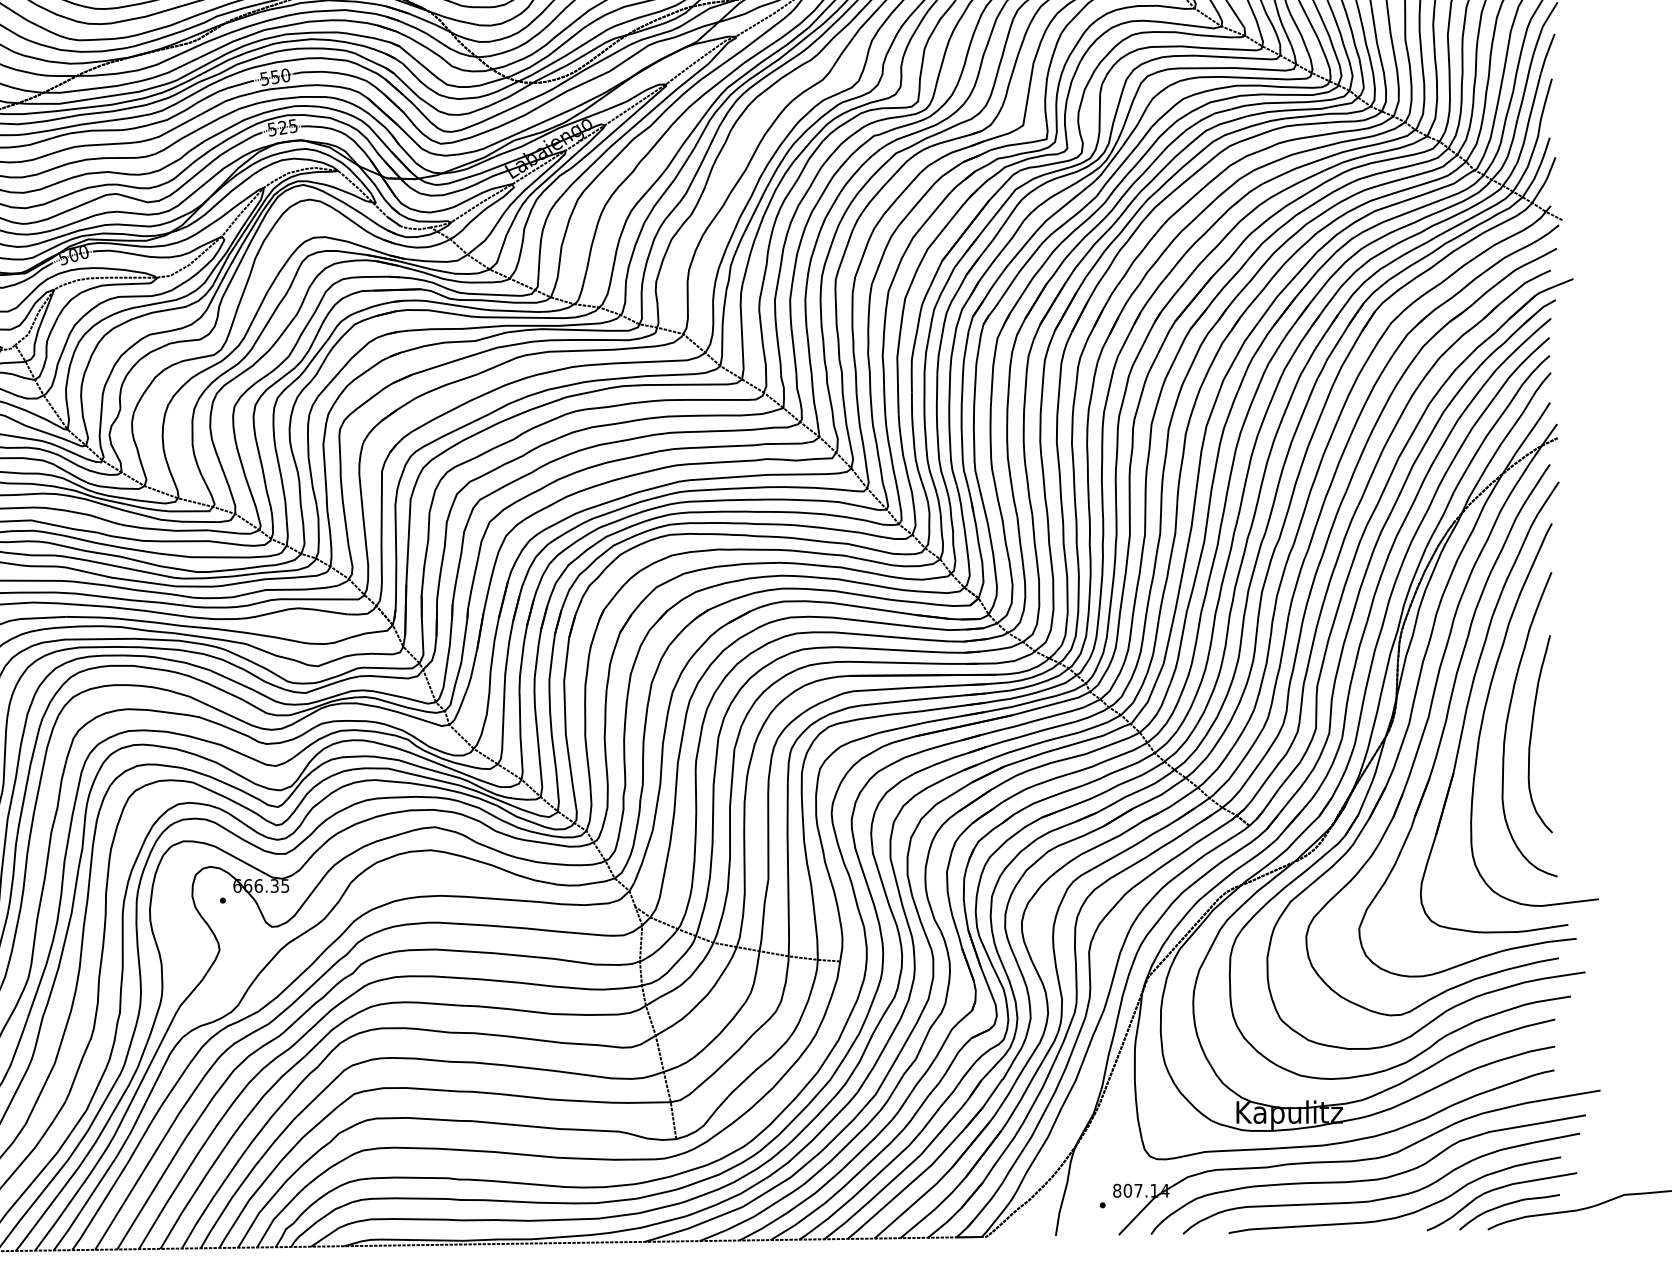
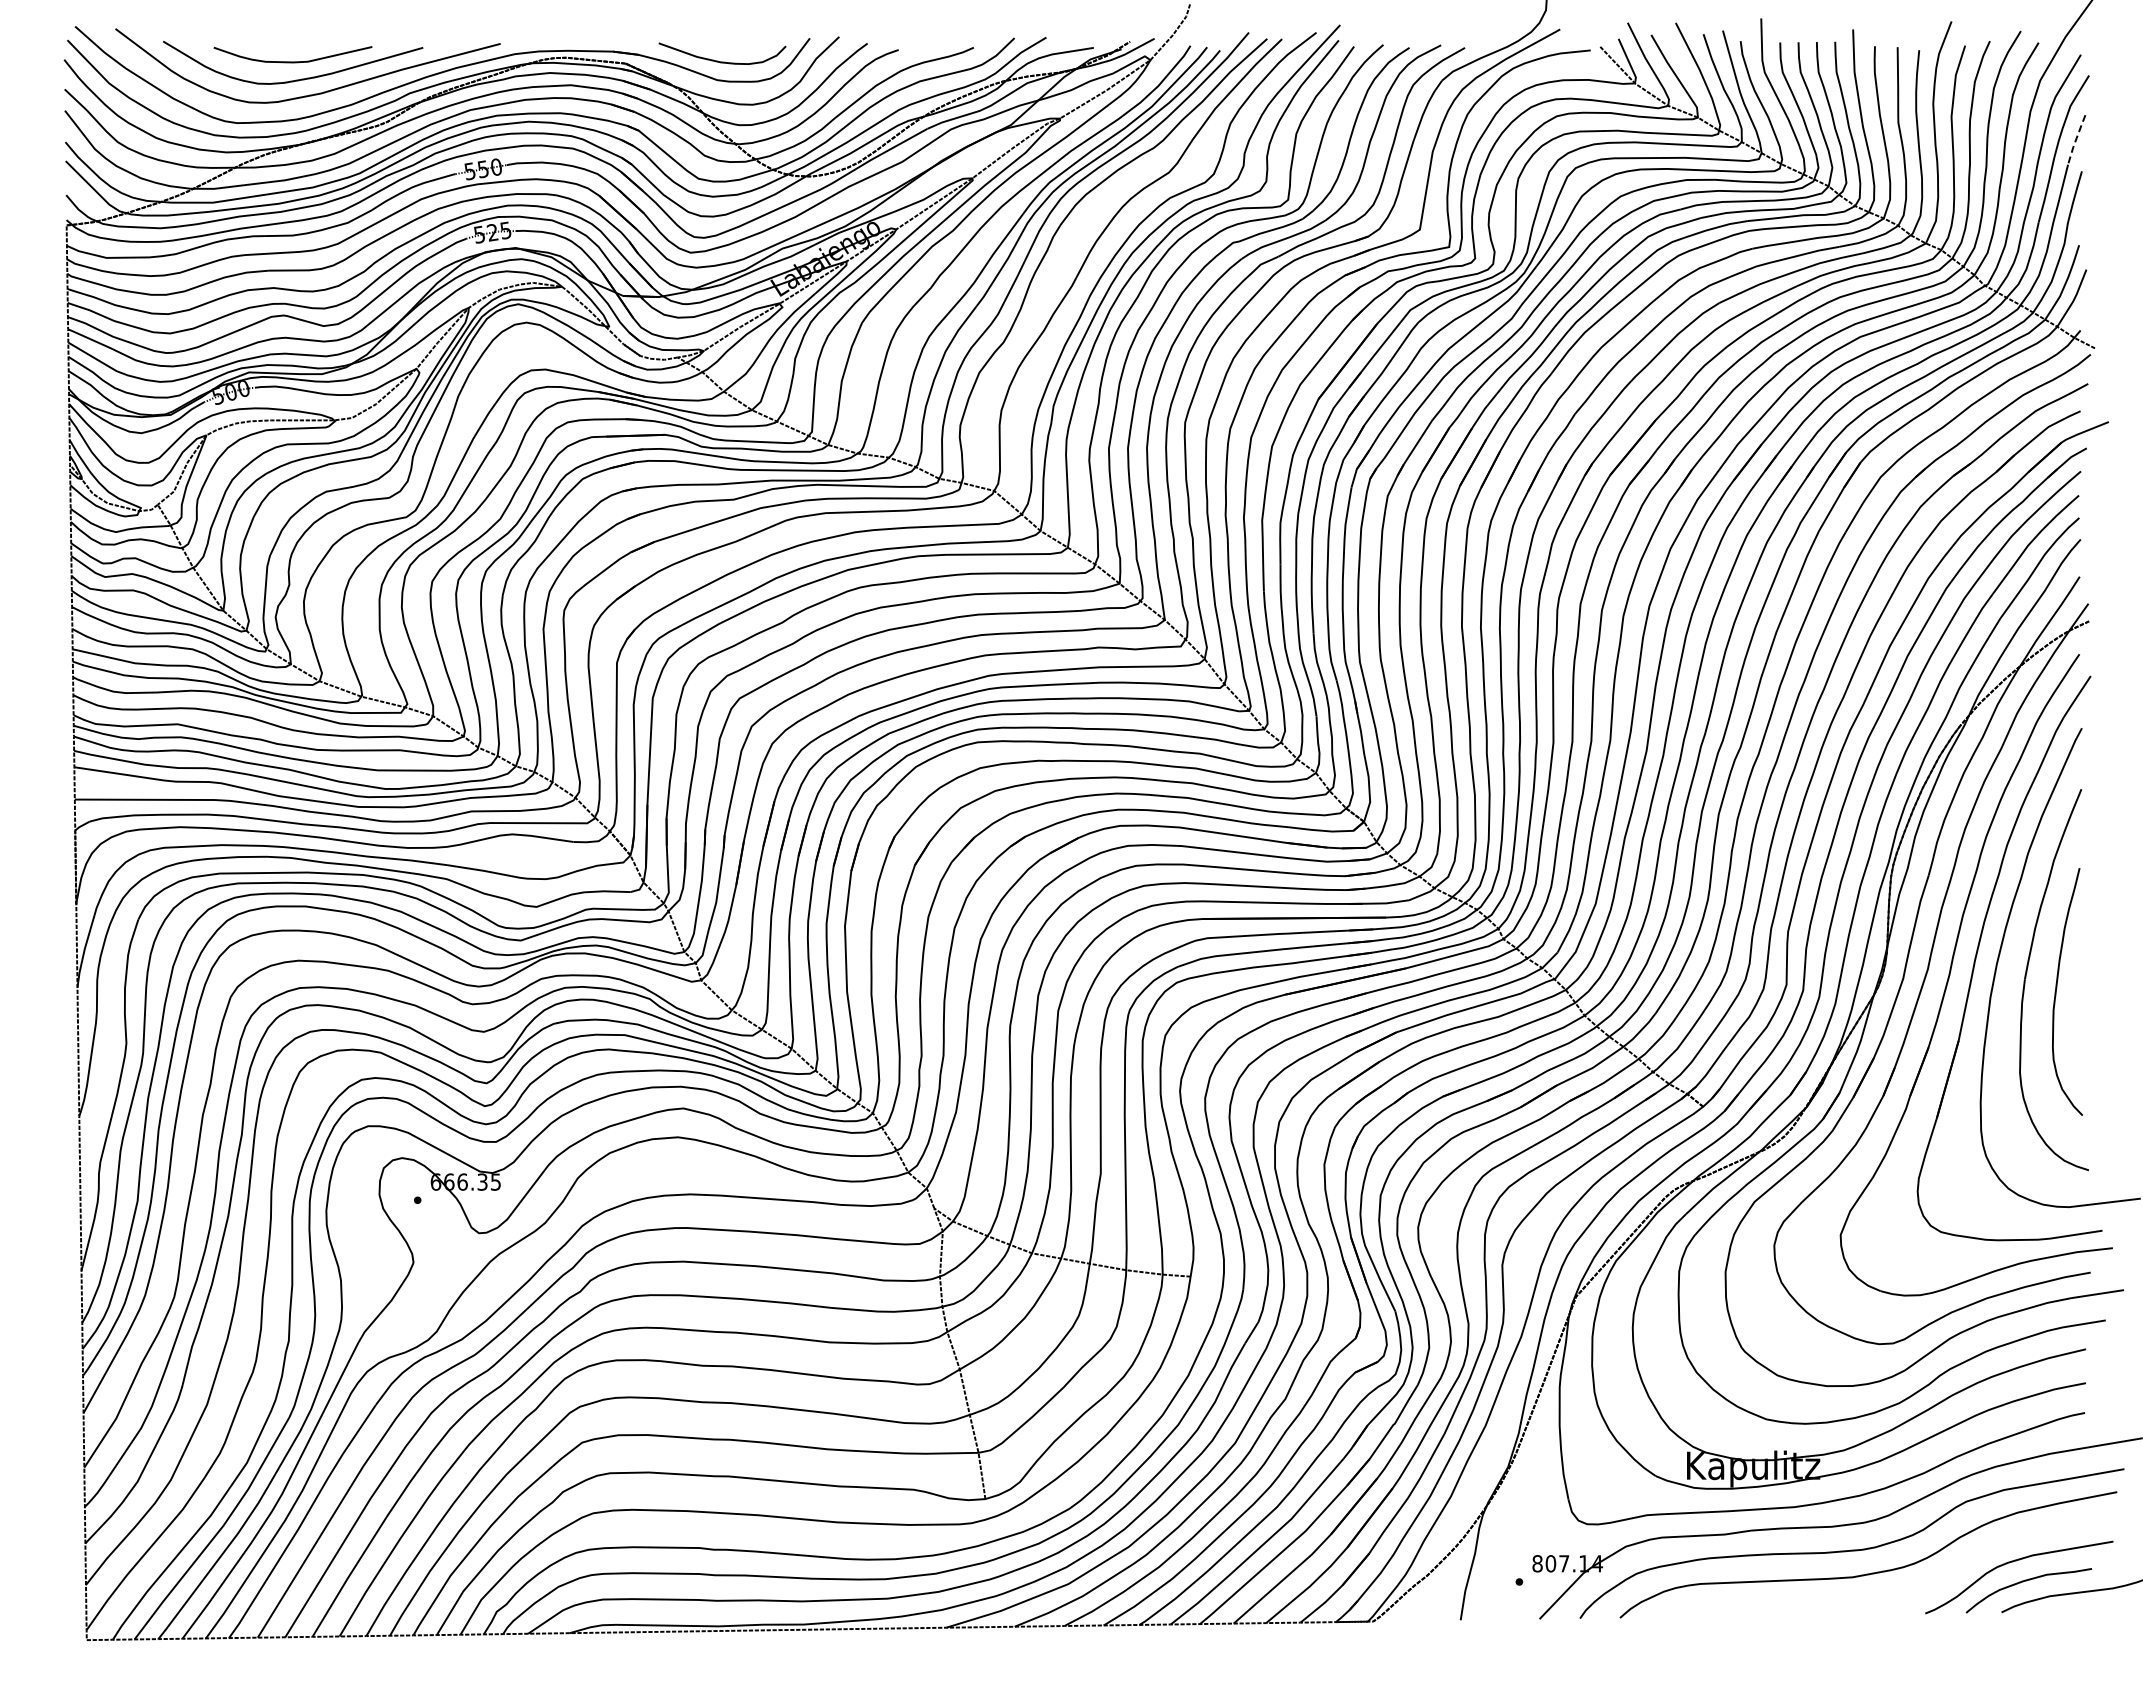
line: (1547, 53) -> (2076, 139), solid -> dashed
curve: (1401, 1215) -> (1893, 1594), removed

